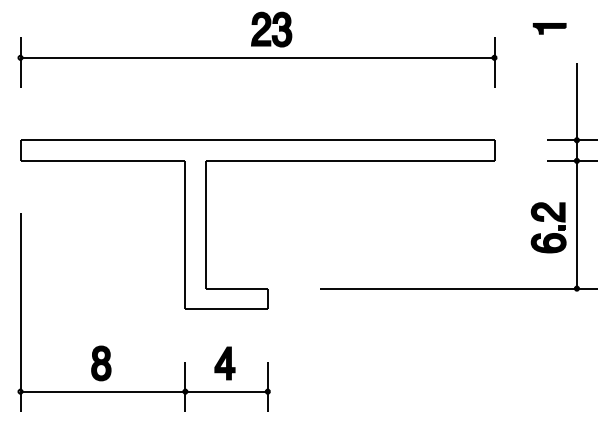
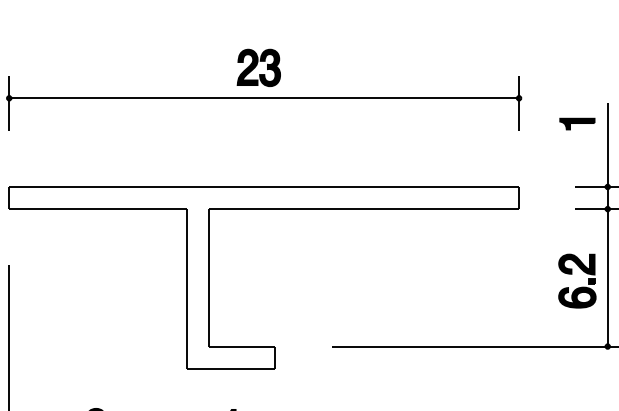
part: (549, 28) -> (577, 123), moved
part: (271, 29) -> (258, 67), moved

